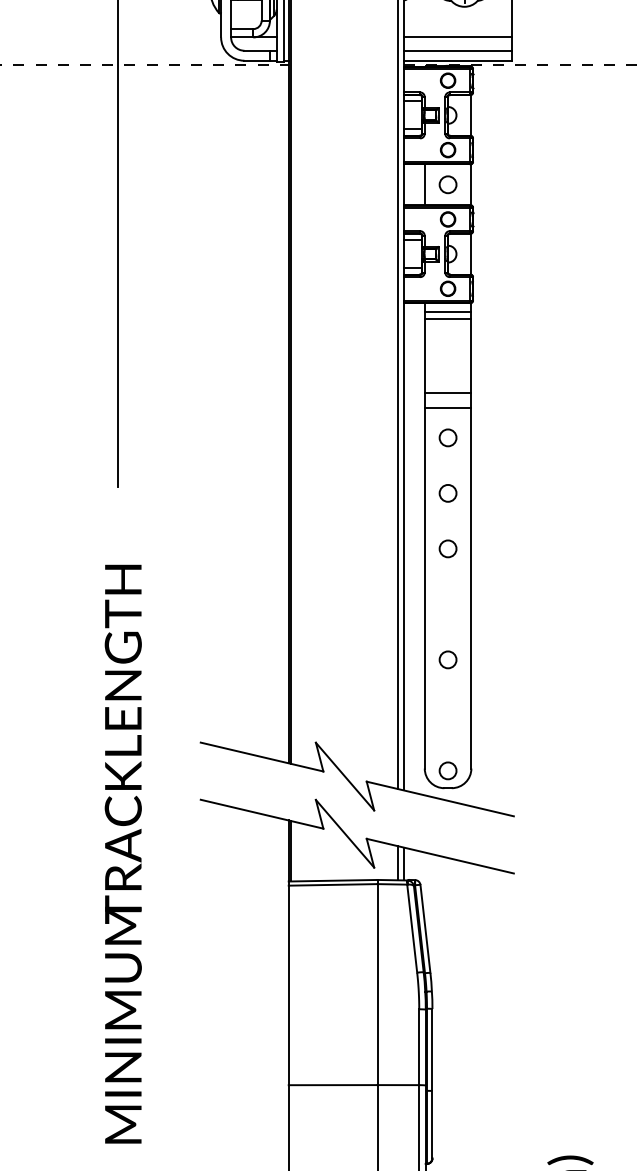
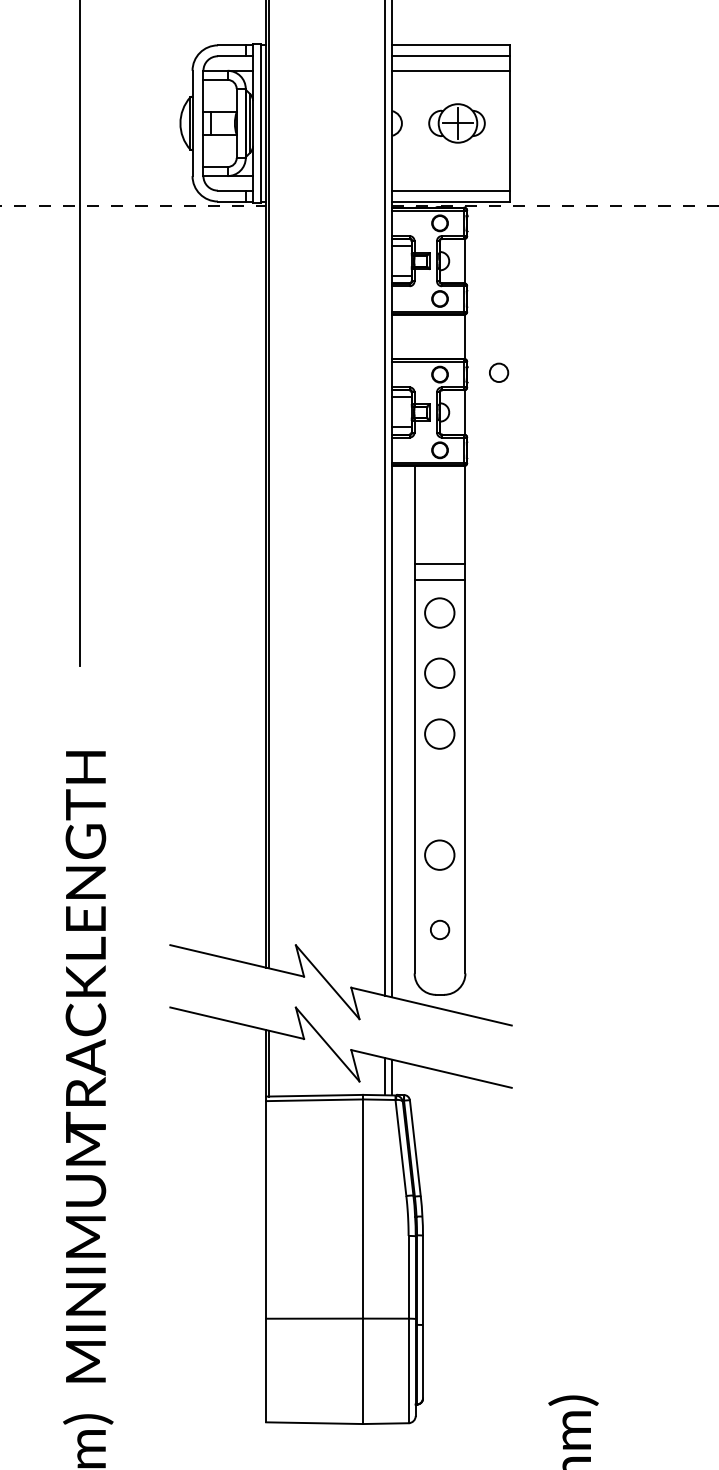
line: (458, 37) -> (451, 176), removed
line: (424, 184) -> (414, 336), removed
circle: (448, 184) -> (499, 372), moved
line: (447, 311) -> (439, 475), removed
line: (447, 319) -> (439, 483), removed
circle: (448, 437) -> (440, 612), size x1.6
circle: (448, 493) -> (440, 673), size x1.6
circle: (448, 548) -> (440, 733), size x1.6
circle: (448, 659) -> (440, 854), size x1.6
circle: (448, 770) -> (440, 929), moved

